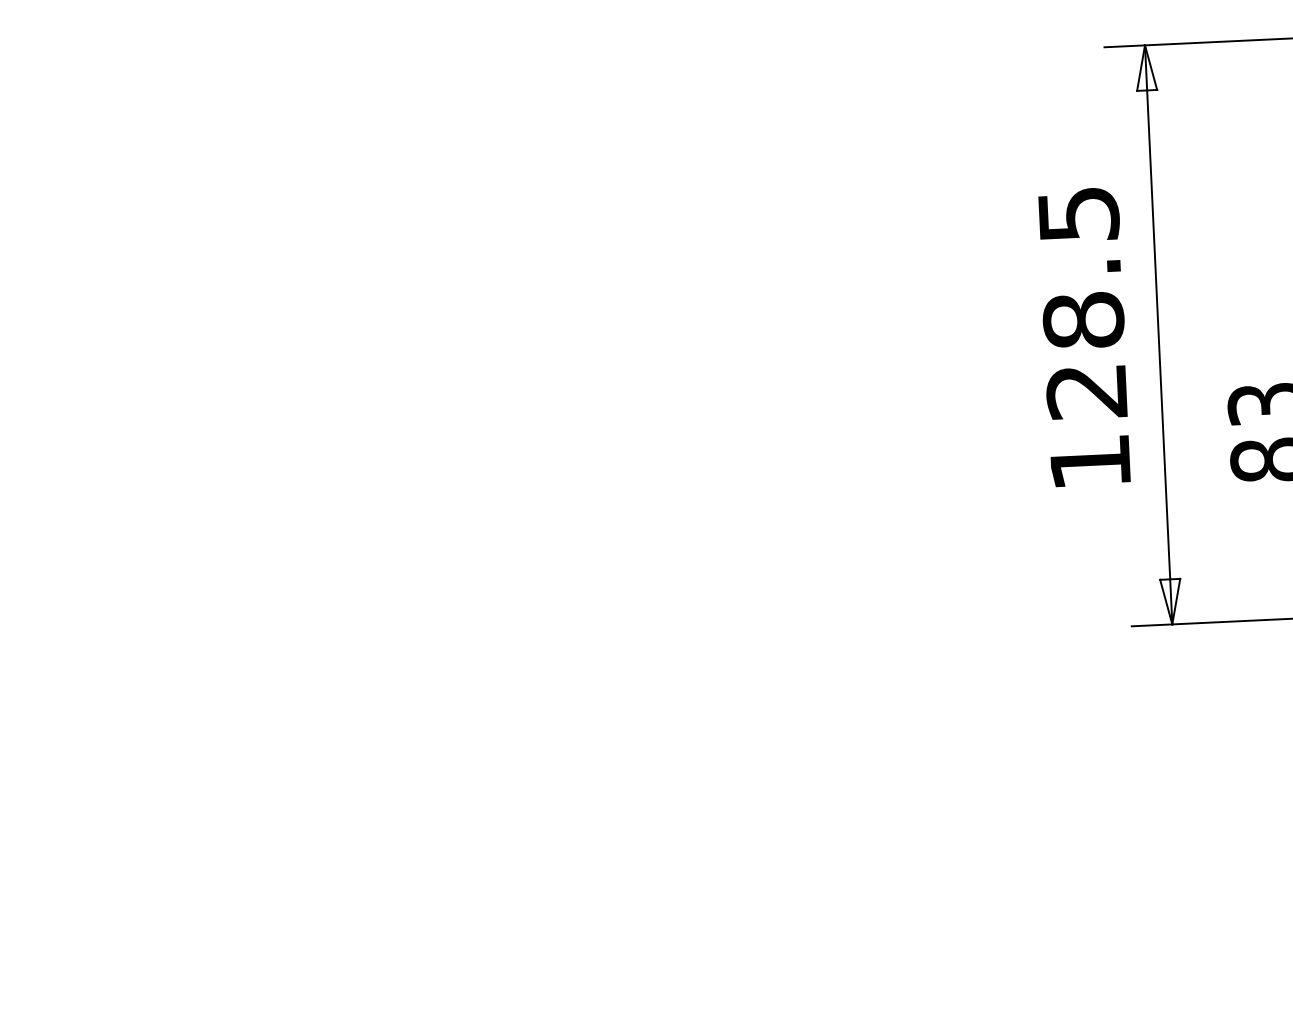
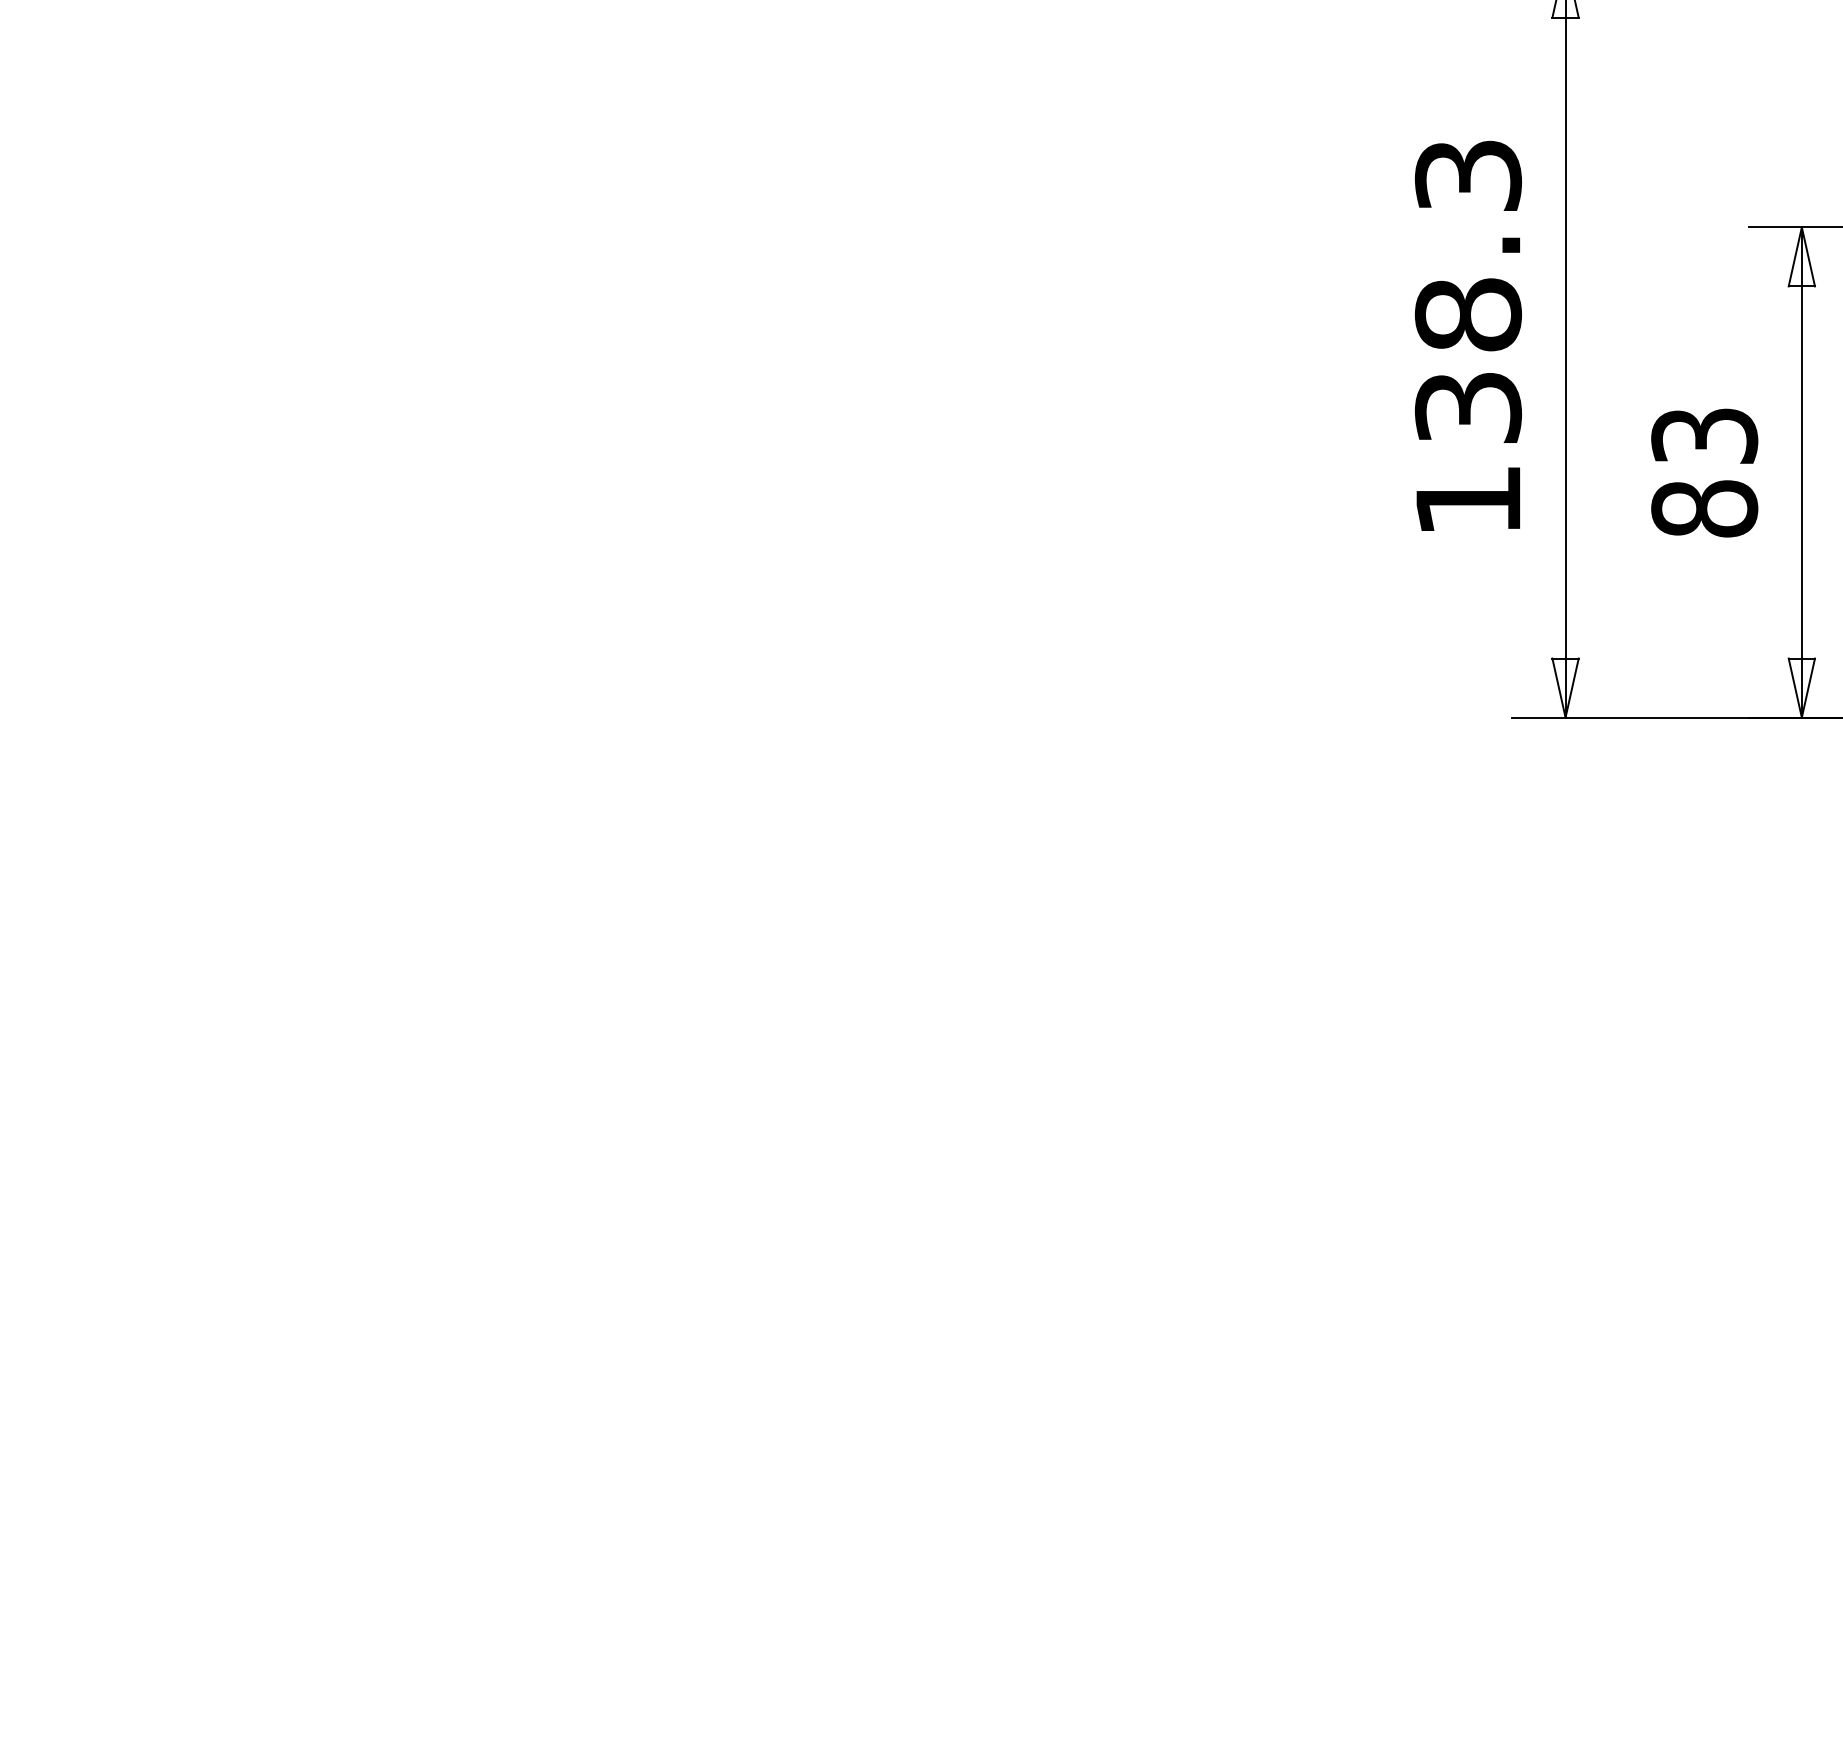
text: (1082, 302) -> (1468, 291), 128.5 -> 138.3

